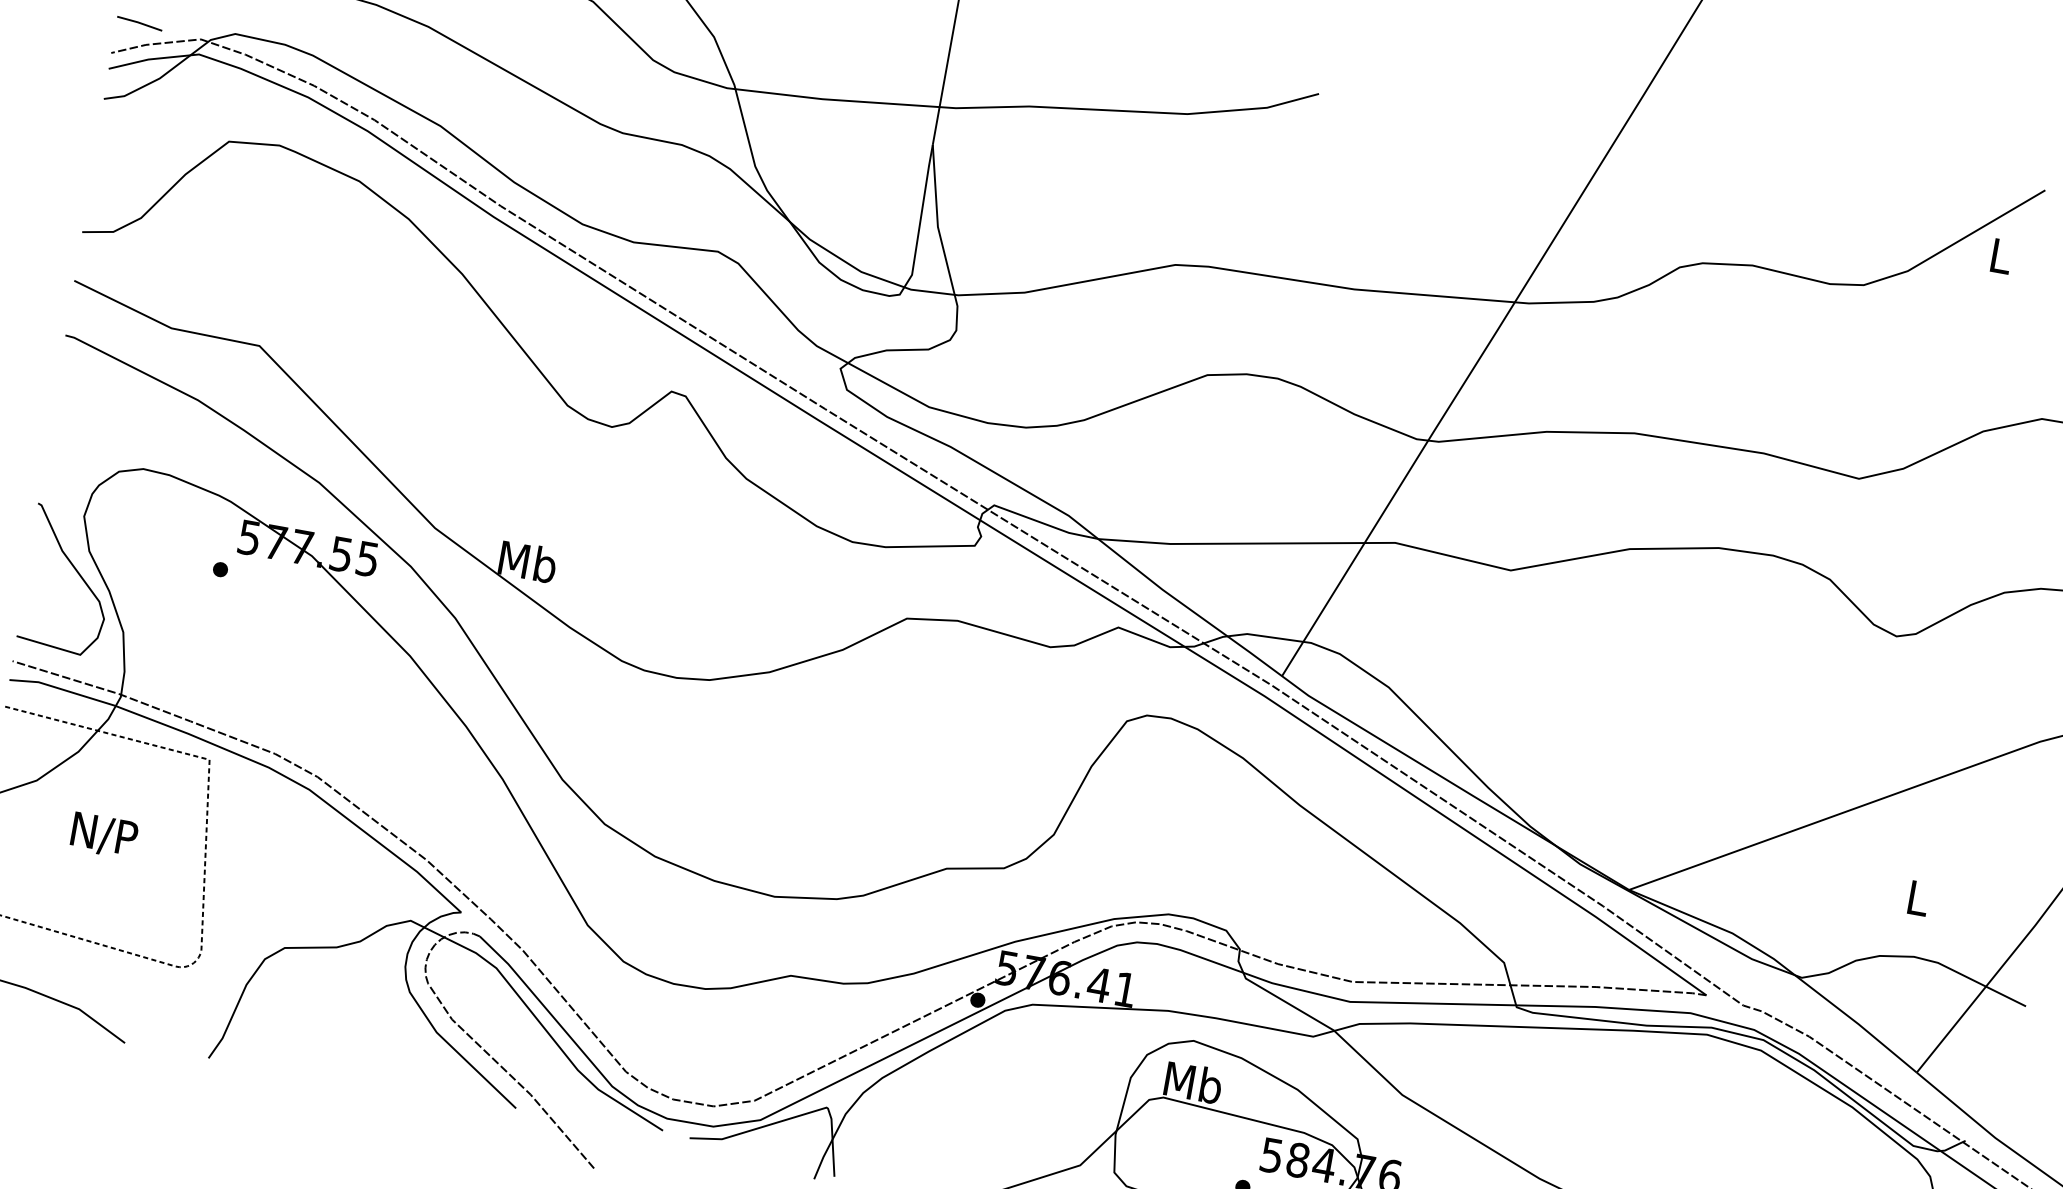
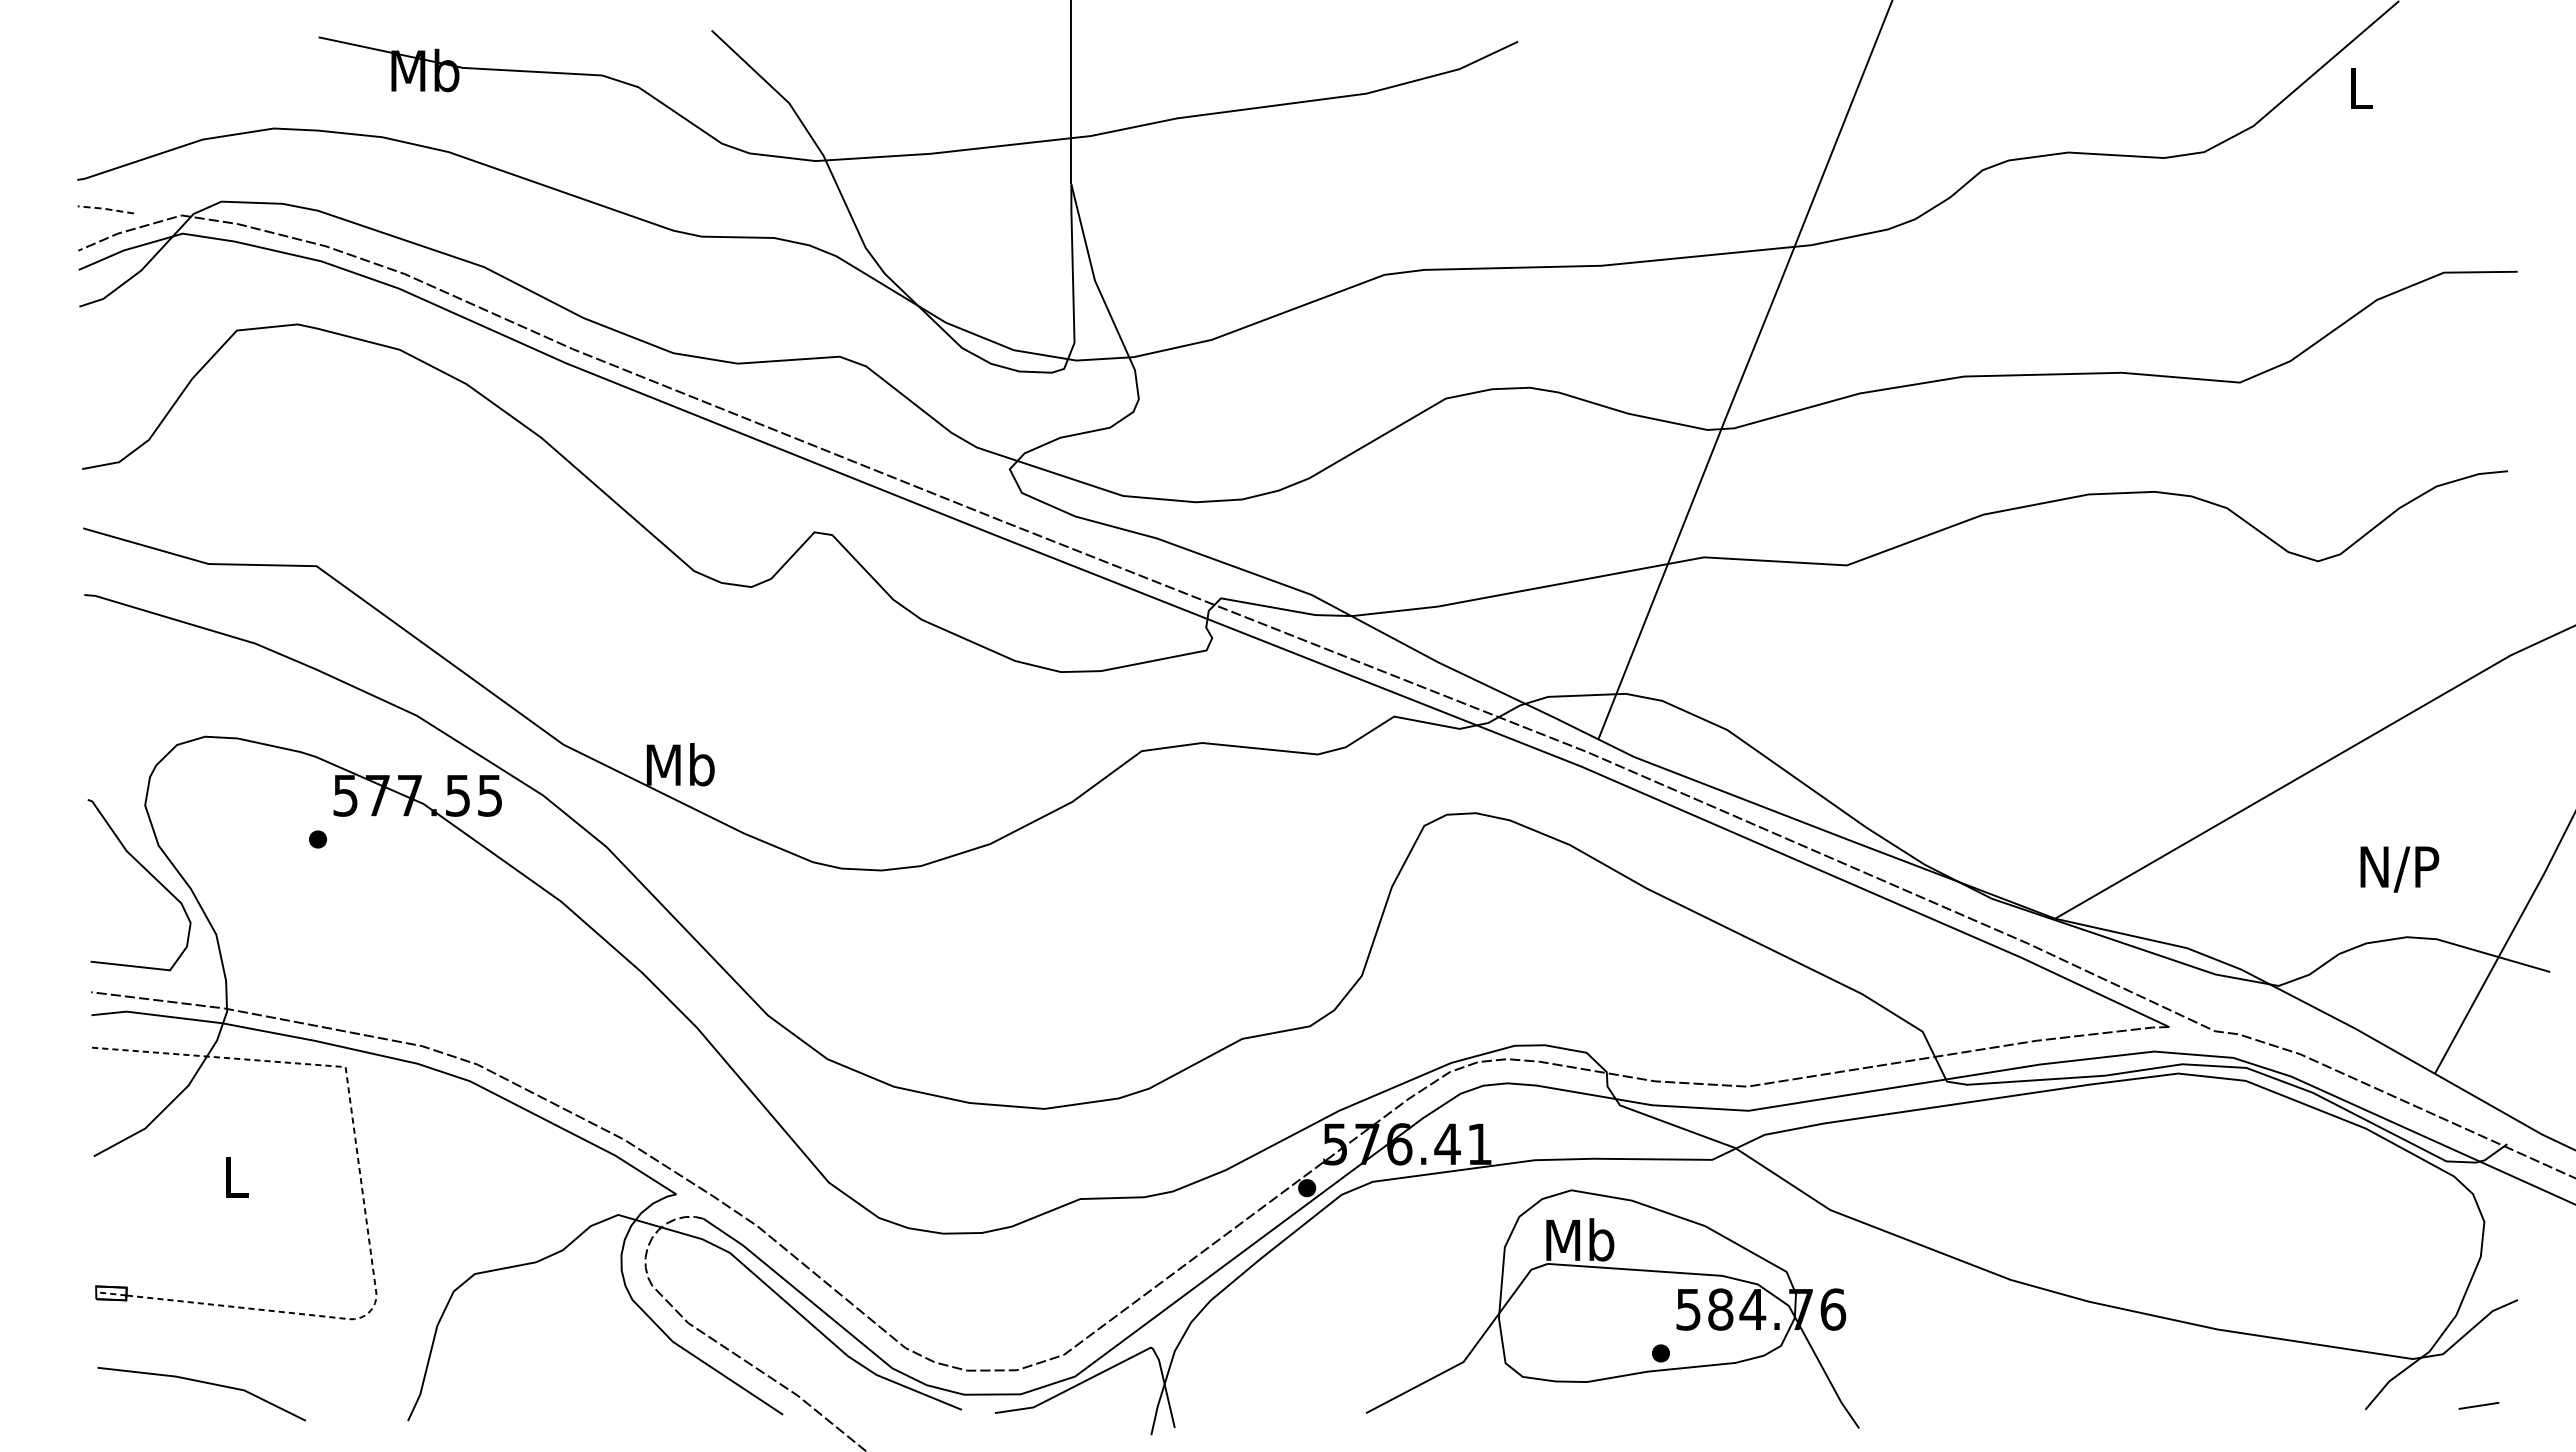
line: (139, 22) -> (105, 208), solid -> dashed
text: (104, 835) -> (237, 1179), N/P -> L
text: (1917, 900) -> (2399, 869), L -> N/P

